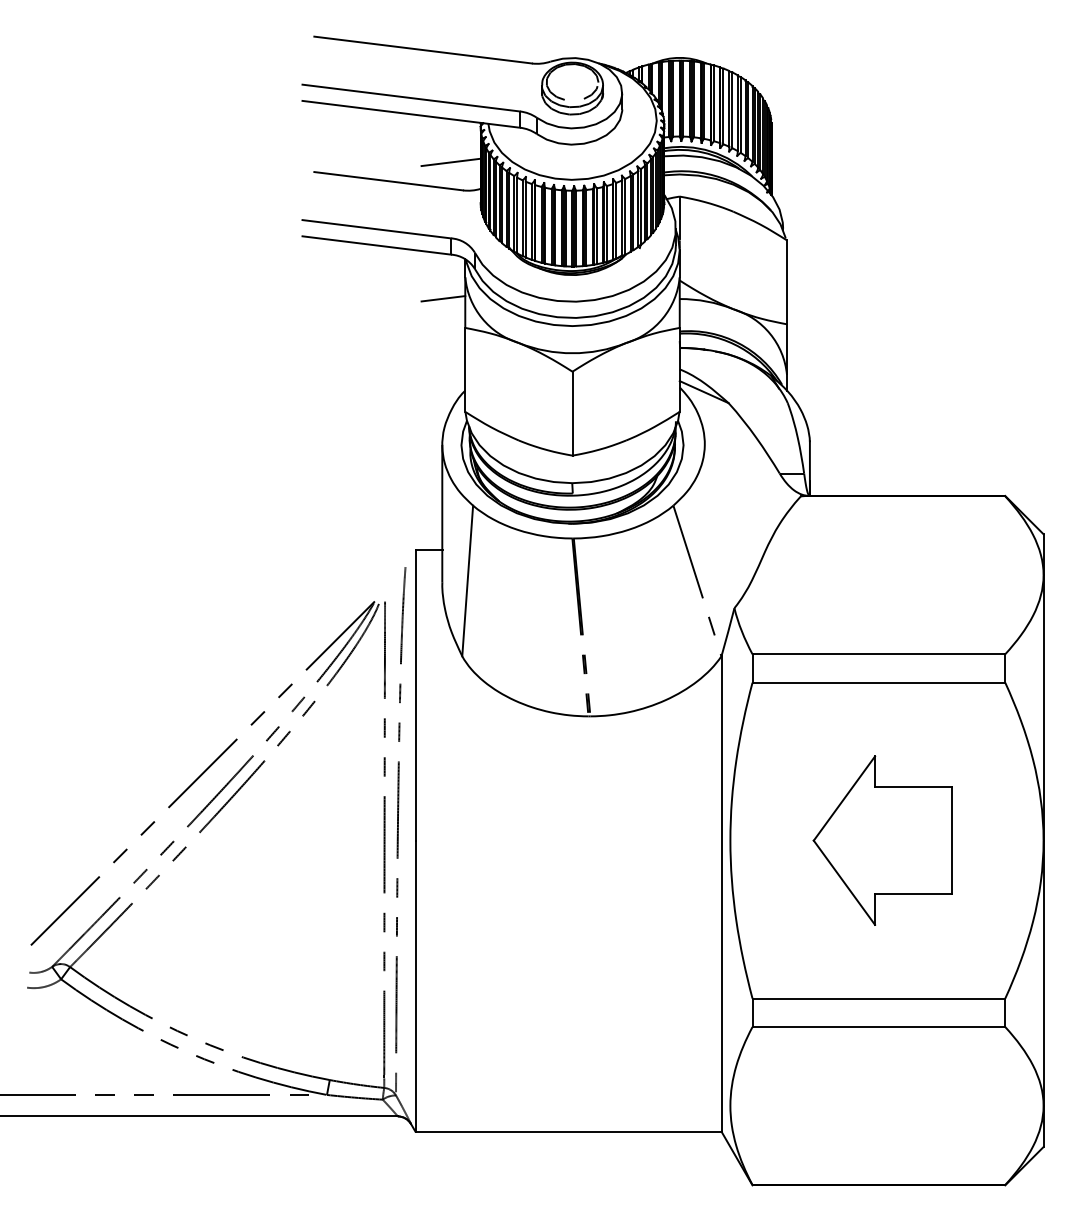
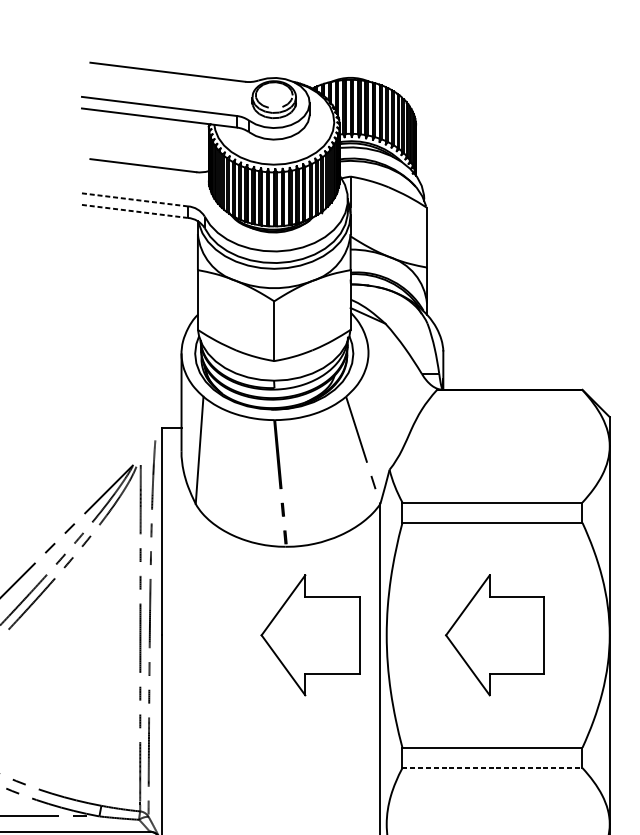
line: (450, 162) -> (187, 152), removed
line: (376, 229) -> (134, 200), solid -> dashed
line: (376, 245) -> (134, 211), solid -> dashed
line: (443, 298) -> (182, 249), removed
part: (623, 840) -> (310, 635), added
line: (879, 1027) -> (492, 768), solid -> dashed

